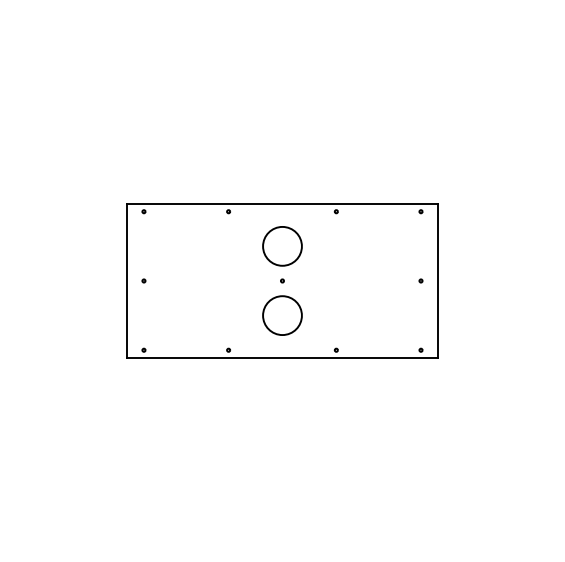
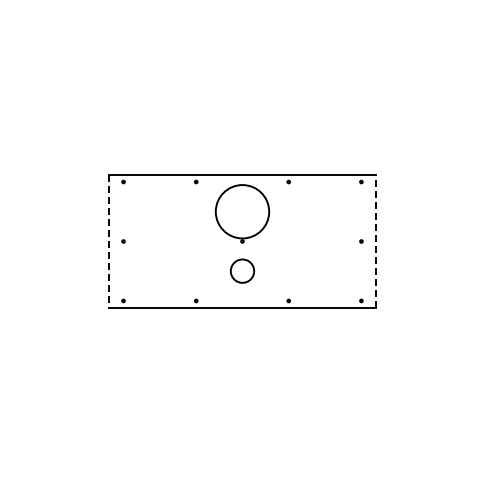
circle: (282, 246) -> (242, 211), size x1.6
line: (127, 281) -> (109, 241), solid -> dashed
line: (437, 281) -> (375, 241), solid -> dashed
circle: (282, 314) -> (242, 270), size x0.7

